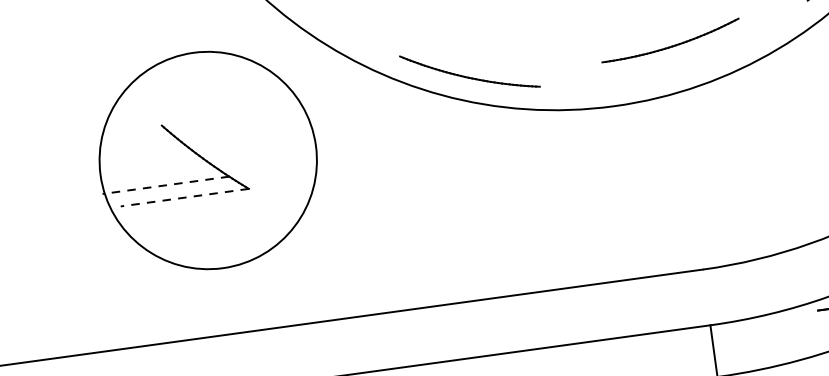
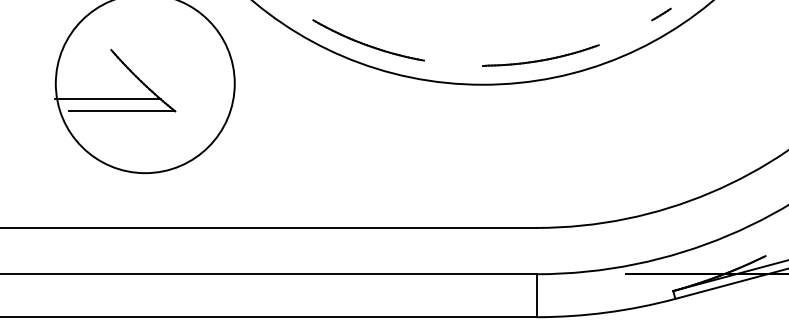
part: (670, 40) -> (540, 55), moved
line: (166, 185) -> (108, 99), dashed -> solid
line: (184, 197) -> (121, 111), dashed -> solid

